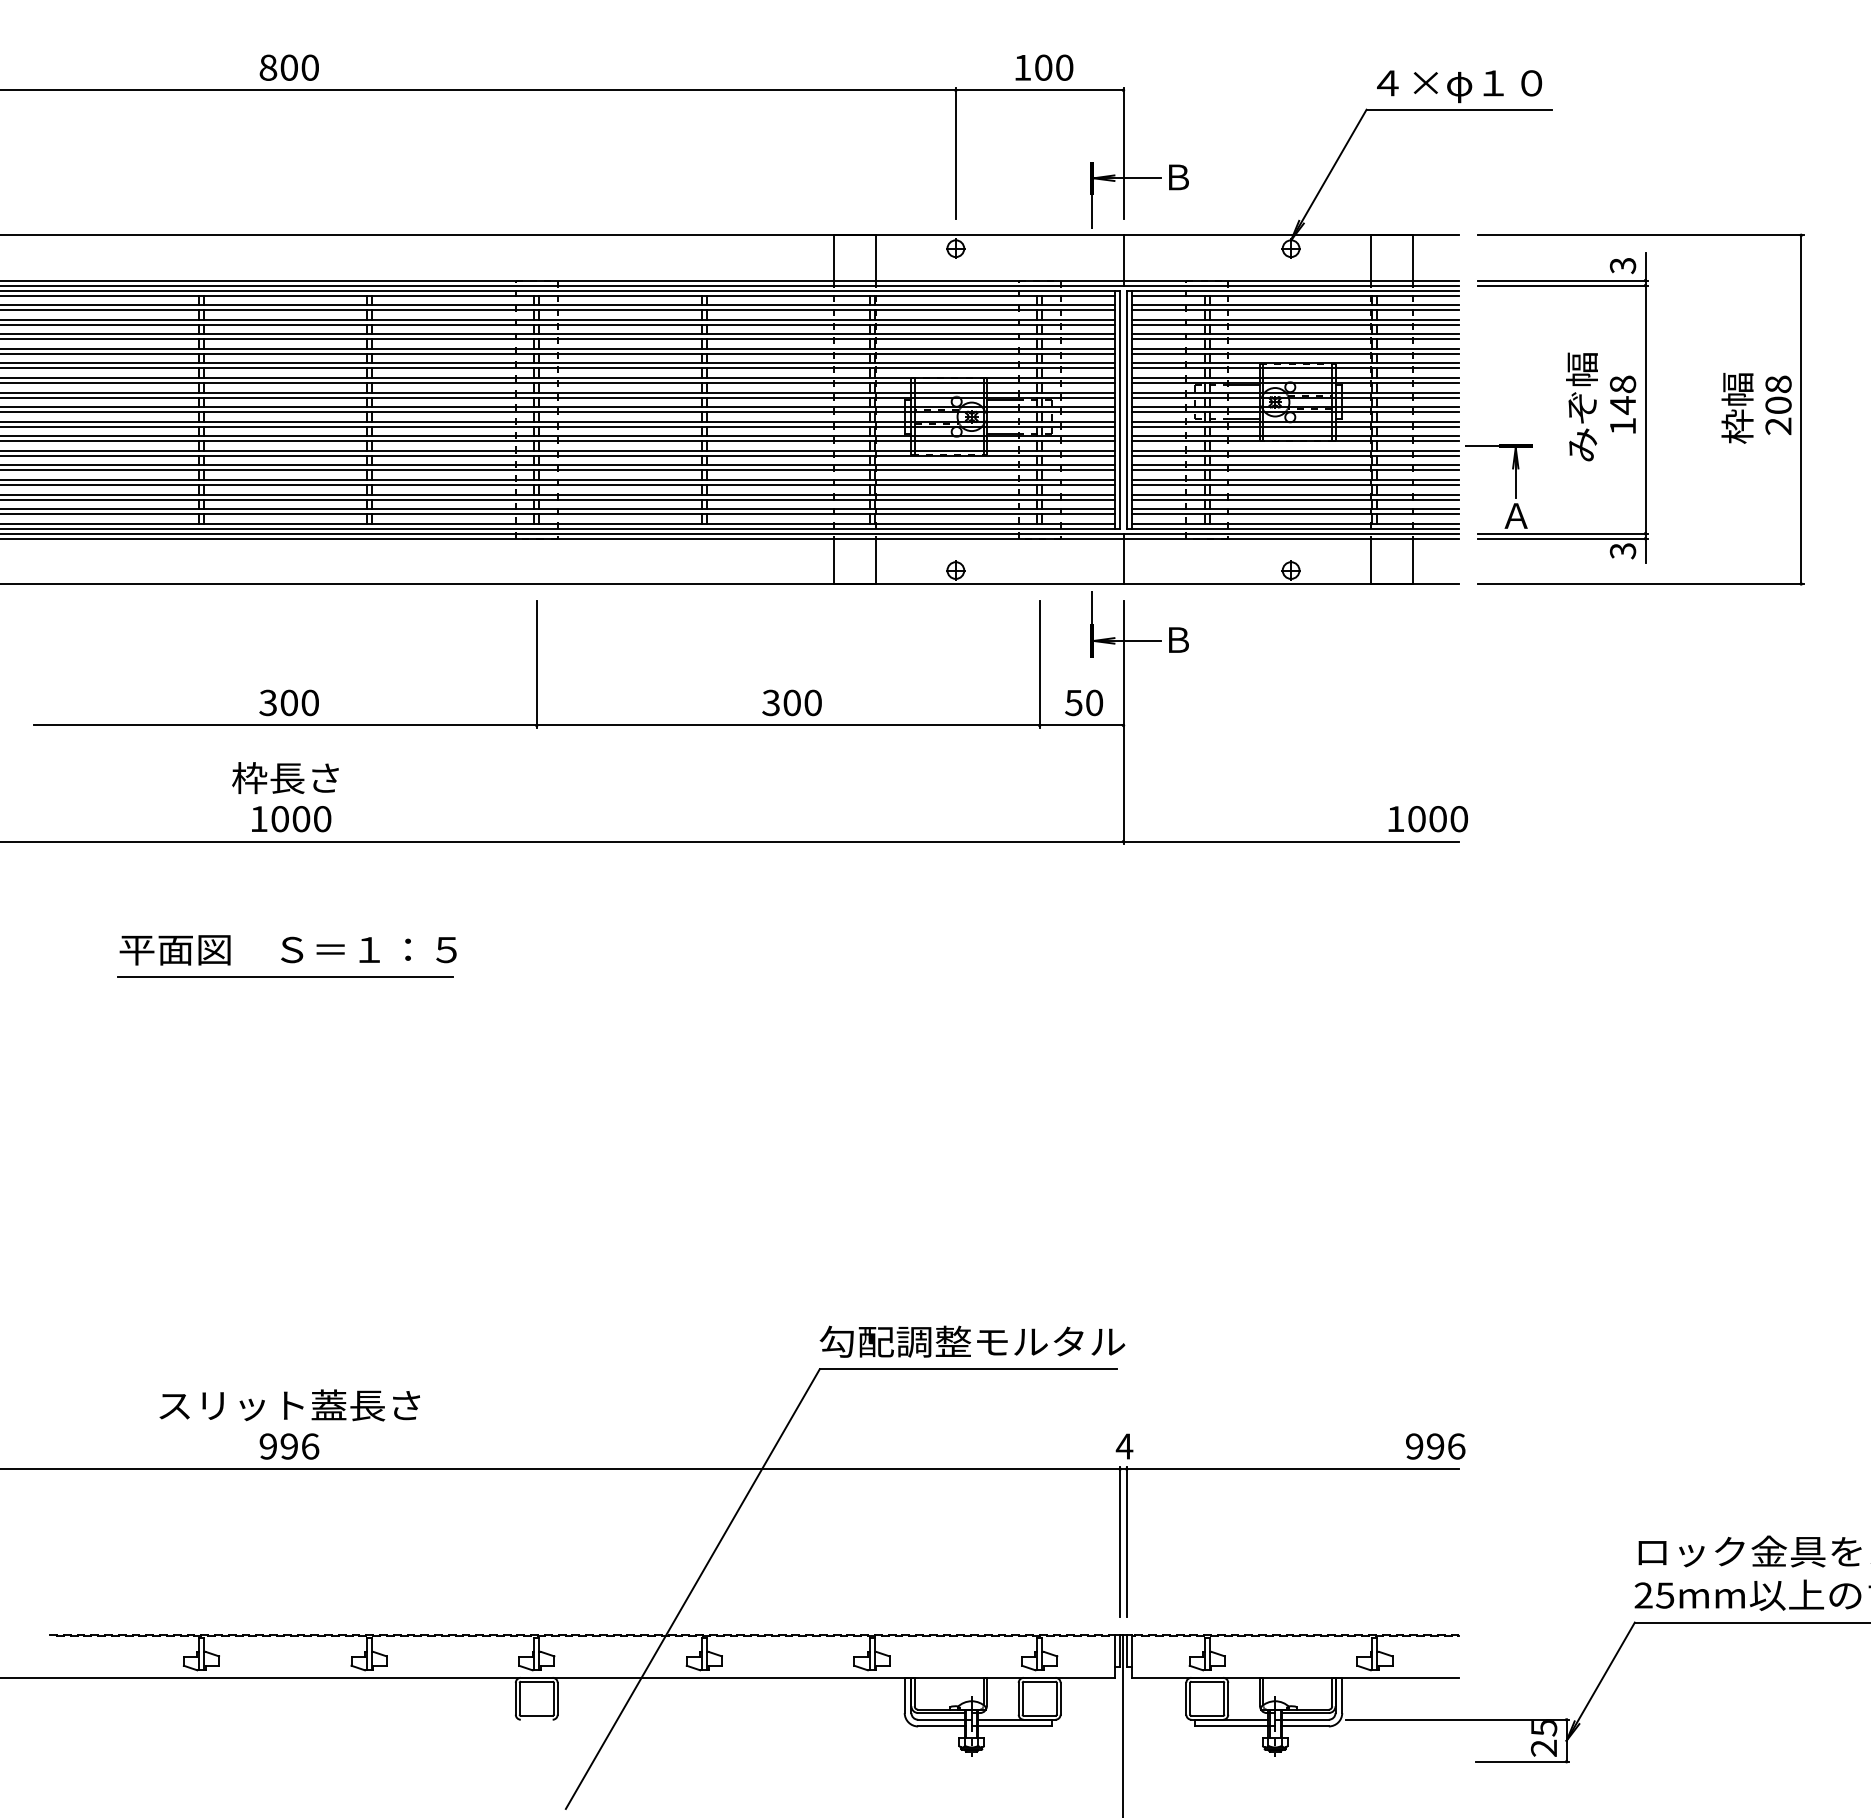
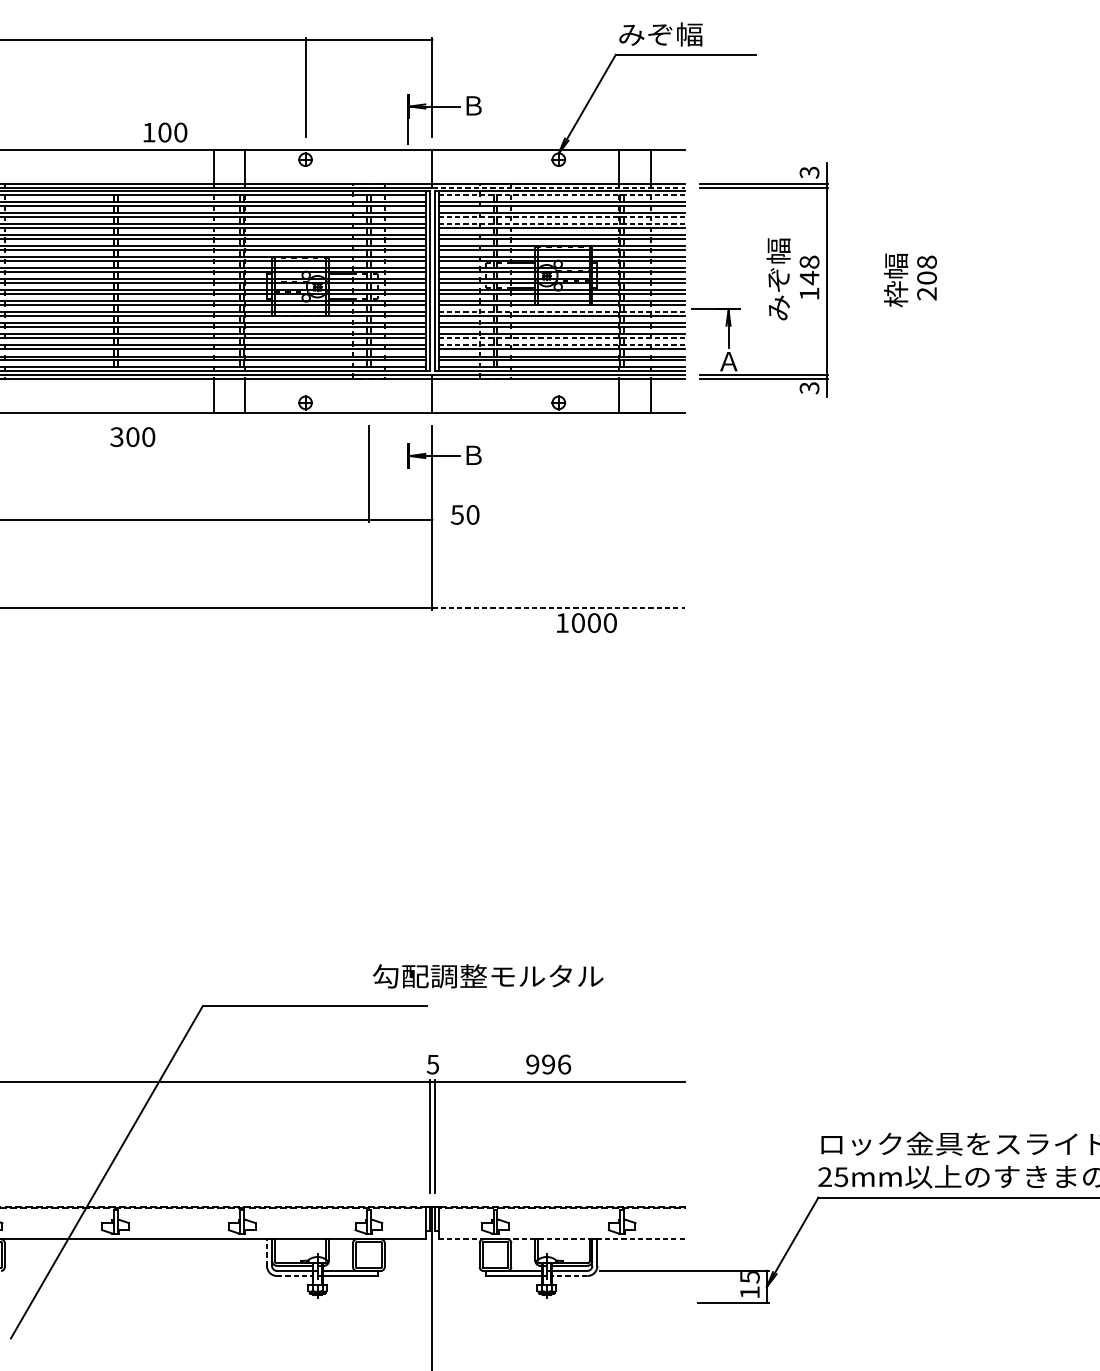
text: (1044, 67) -> (165, 132), moved
text: (1456, 85) -> (683, 36), ４×φ１０ -> みぞ幅
line: (1291, 285) -> (559, 187), solid -> dashed
line: (1295, 295) -> (562, 195), solid -> dashed
line: (1295, 324) -> (562, 216), solid -> dashed
line: (1295, 334) -> (562, 224), solid -> dashed
part: (1800, 409) -> (943, 281), removed
line: (1295, 450) -> (562, 312), solid -> dashed
line: (1295, 485) -> (562, 338), solid -> dashed
line: (1295, 494) -> (562, 345), solid -> dashed
line: (1091, 607) -> (408, 430), removed
text: (791, 702) -> (132, 436), moved
text: (1083, 702) -> (464, 514), moved
text: (1427, 819) -> (586, 623), moved
line: (1291, 841) -> (559, 607), solid -> dashed
text: (972, 1341) -> (488, 976), moved
text: (1124, 1446) -> (432, 1064), 4 -> 5
text: (1435, 1446) -> (548, 1064), moved
line: (1295, 1677) -> (562, 1239), solid -> dashed
line: (904, 1695) -> (266, 1252), solid -> dashed
line: (942, 1726) -> (295, 1276), solid -> dashed
line: (1304, 1726) -> (568, 1276), solid -> dashed
text: (1543, 1747) -> (749, 1291), 25 -> 15

